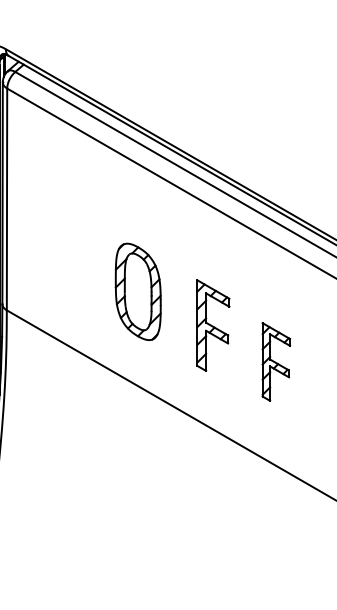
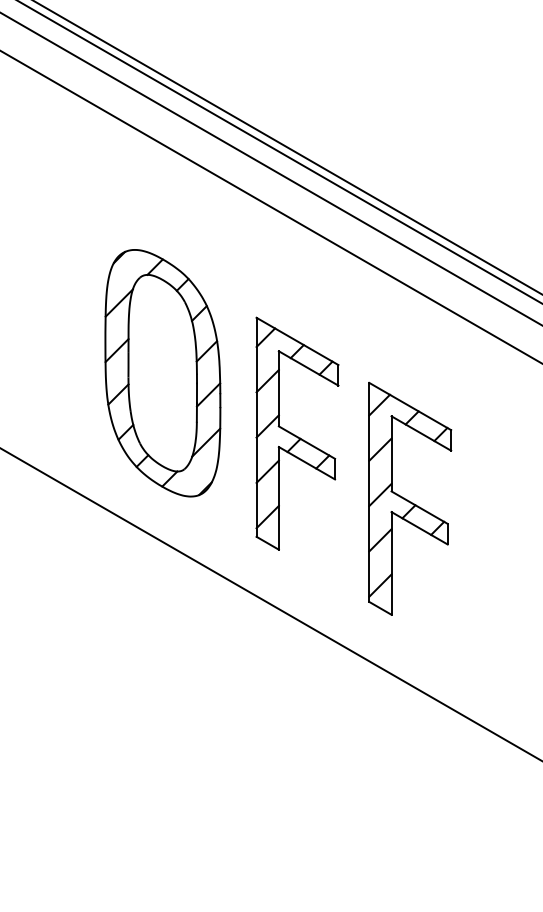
part: (138, 291) -> (163, 372), size x1.43
part: (213, 325) -> (297, 433), size x1.43
part: (276, 361) -> (410, 497), size x1.67

